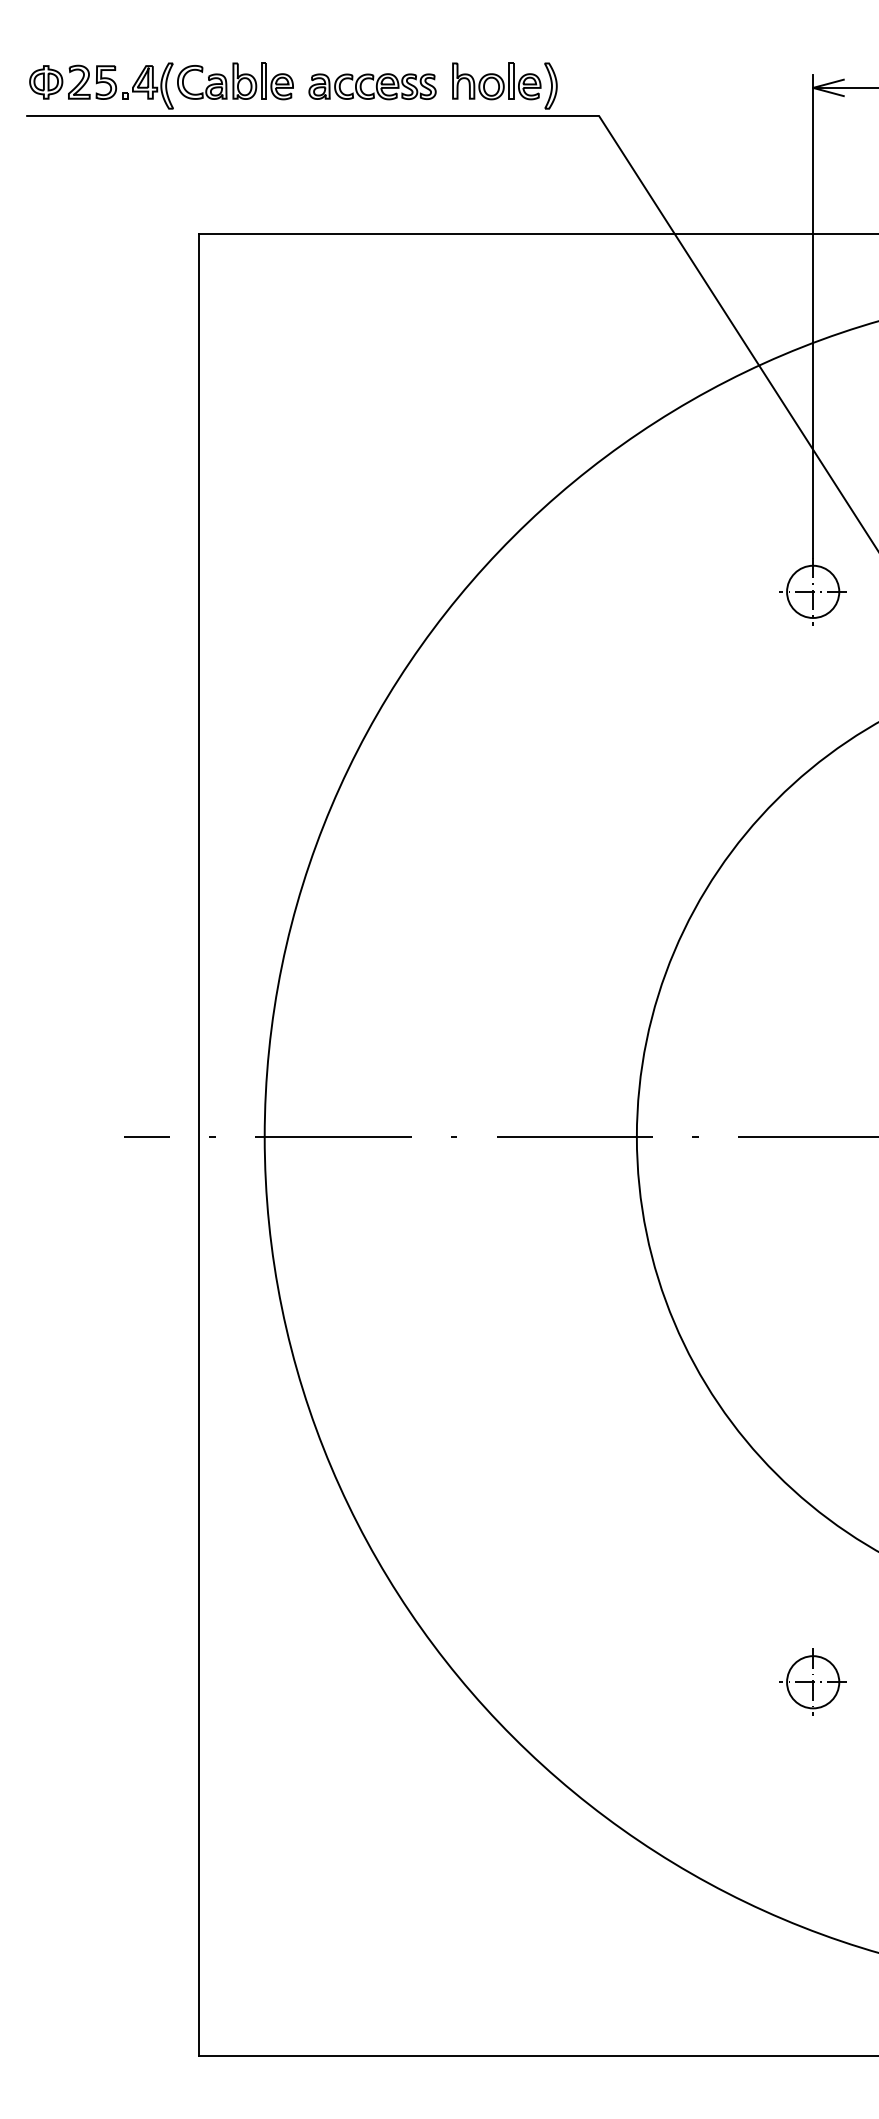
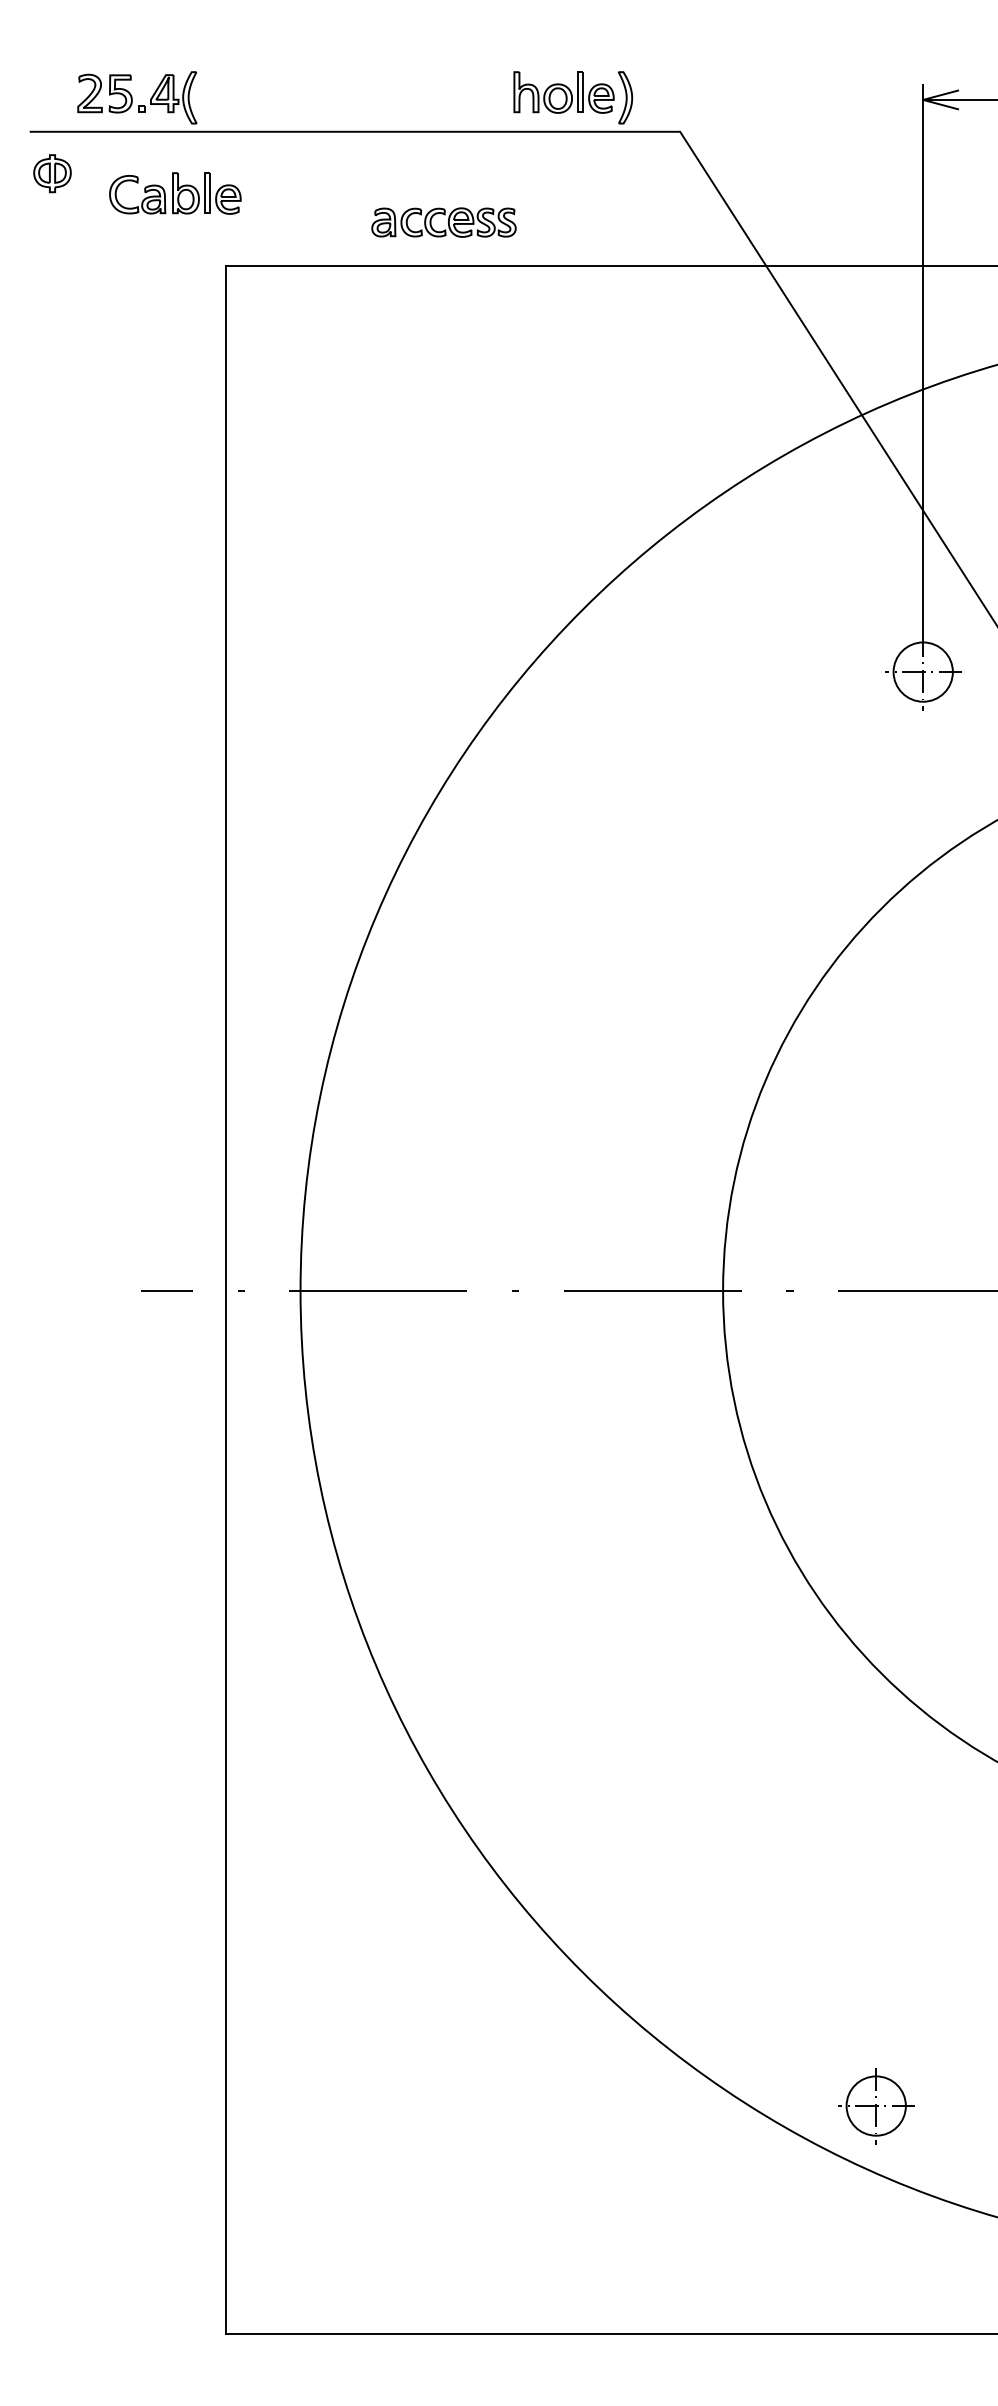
part: (235, 81) -> (175, 193), moved
part: (46, 82) -> (52, 173), moved
part: (372, 86) -> (443, 222), moved
part: (813, 1682) -> (876, 2106), moved

